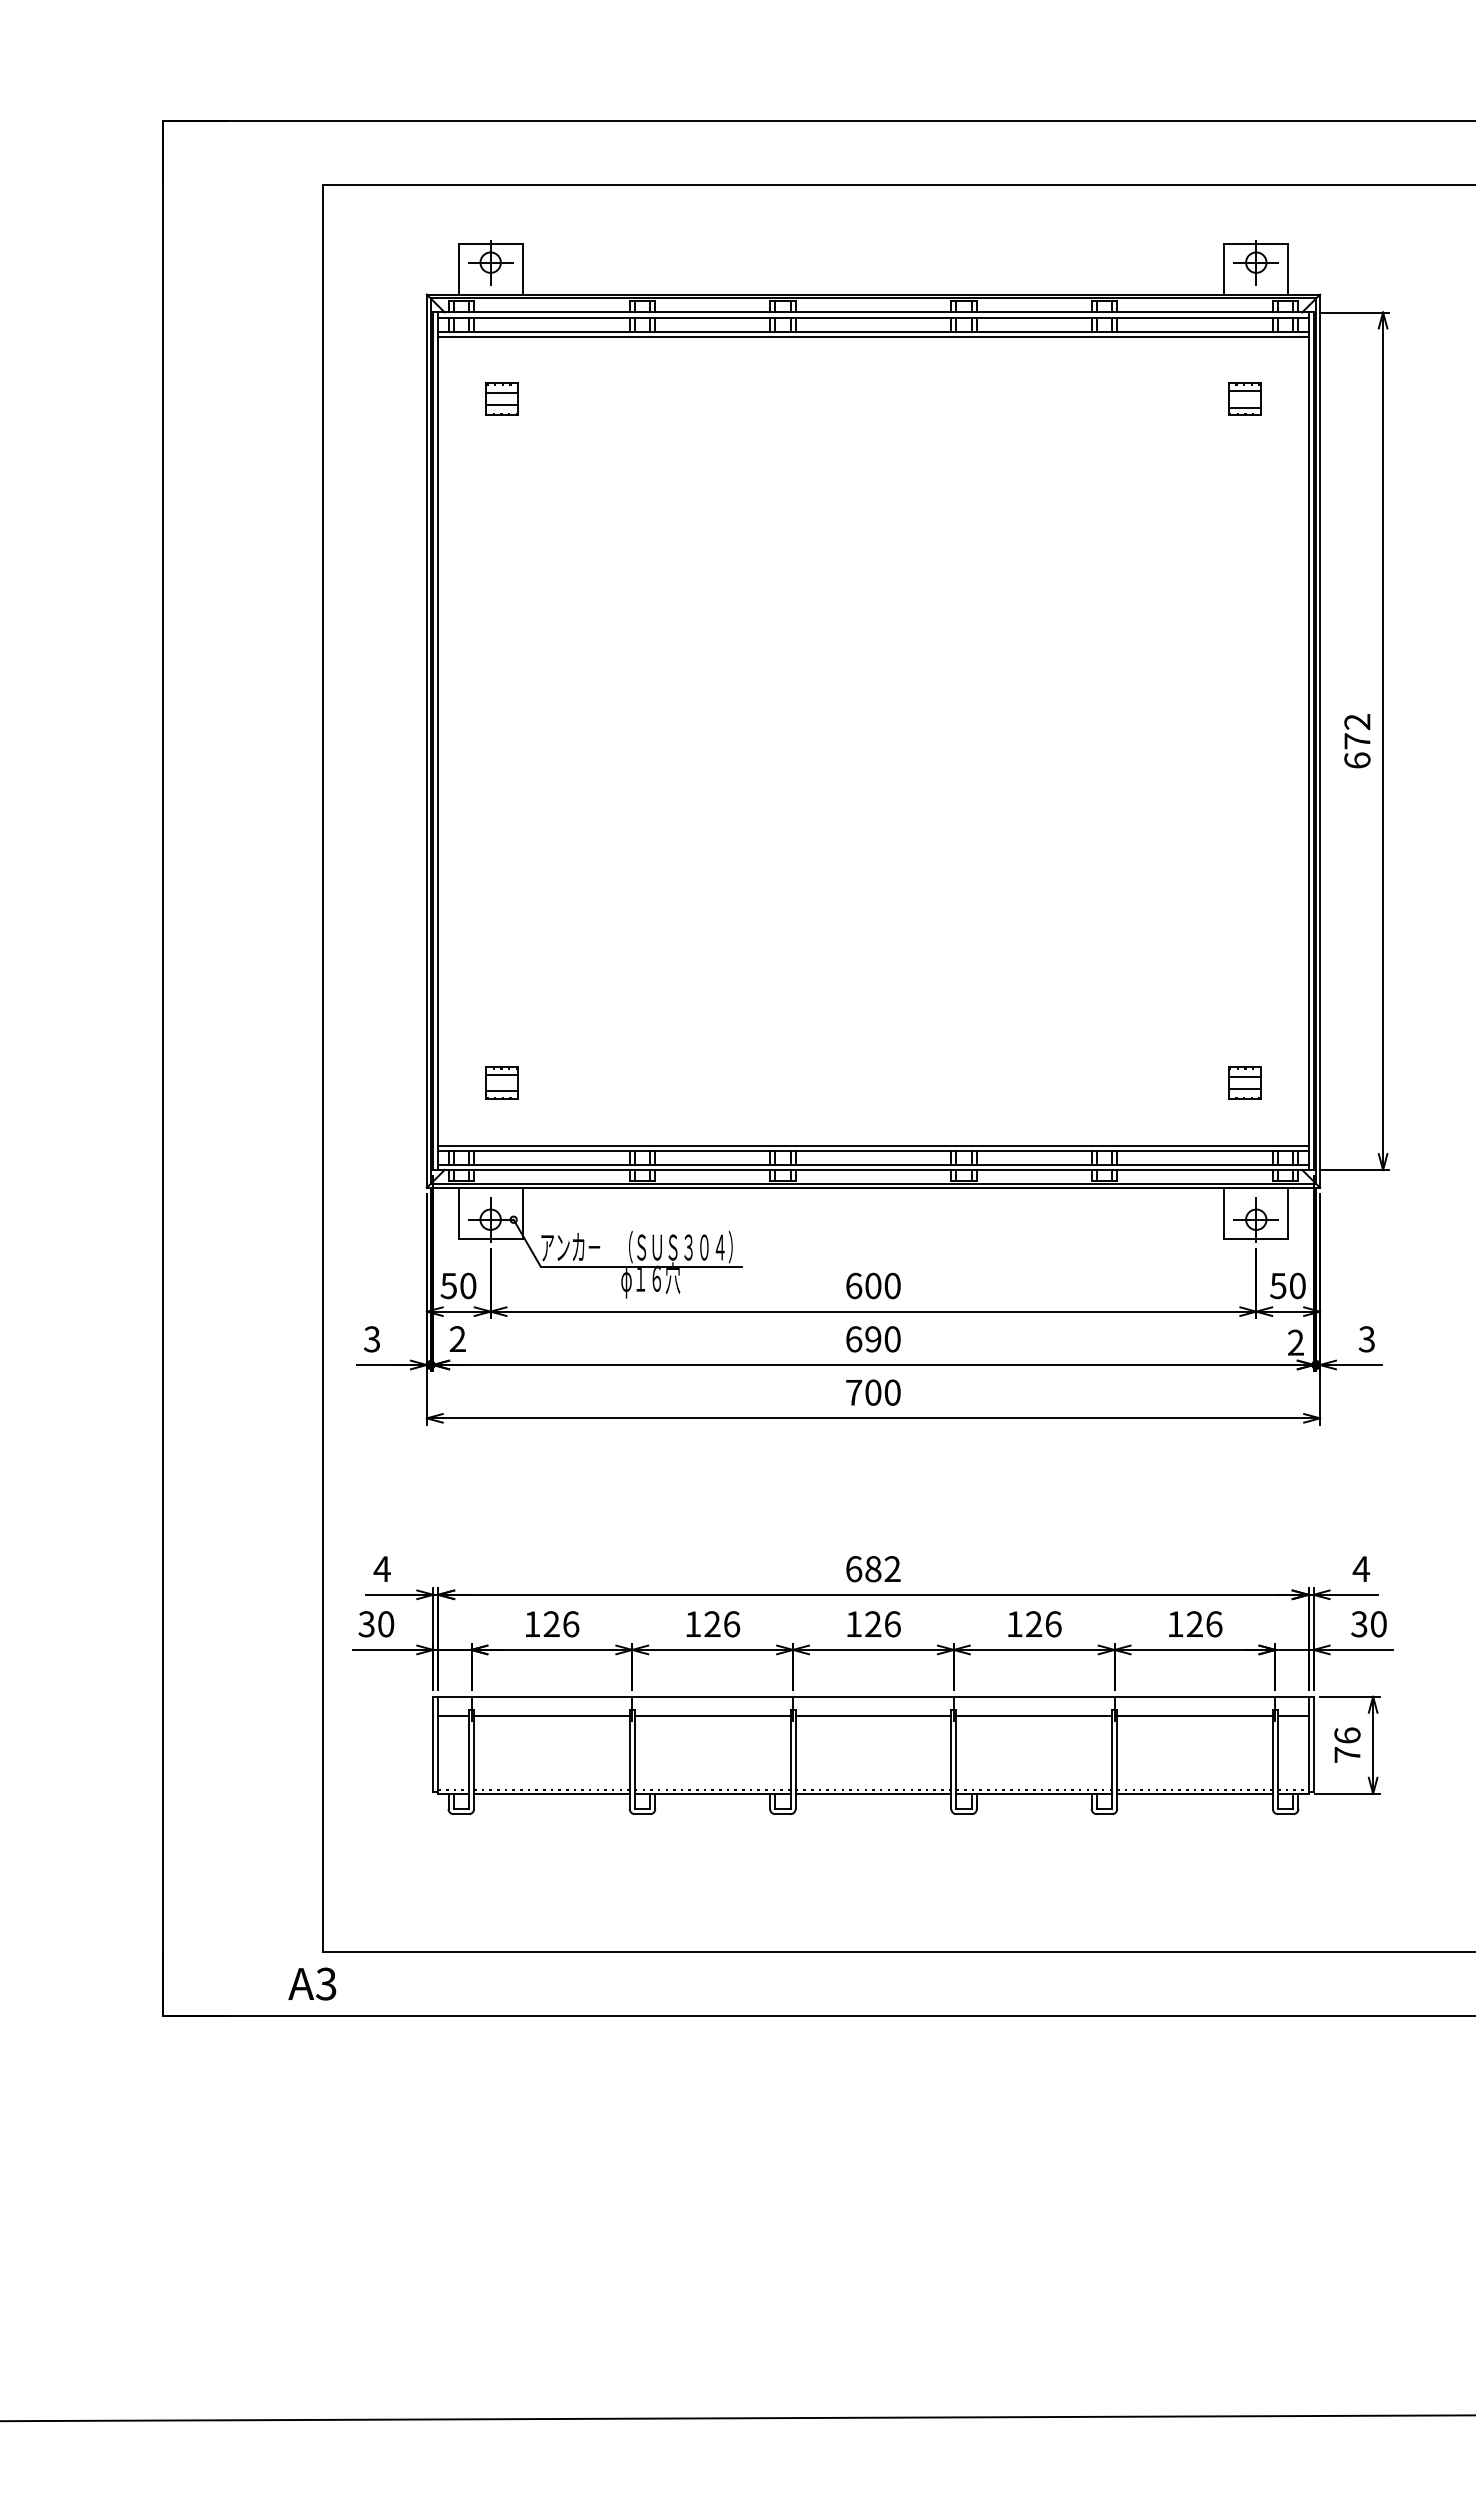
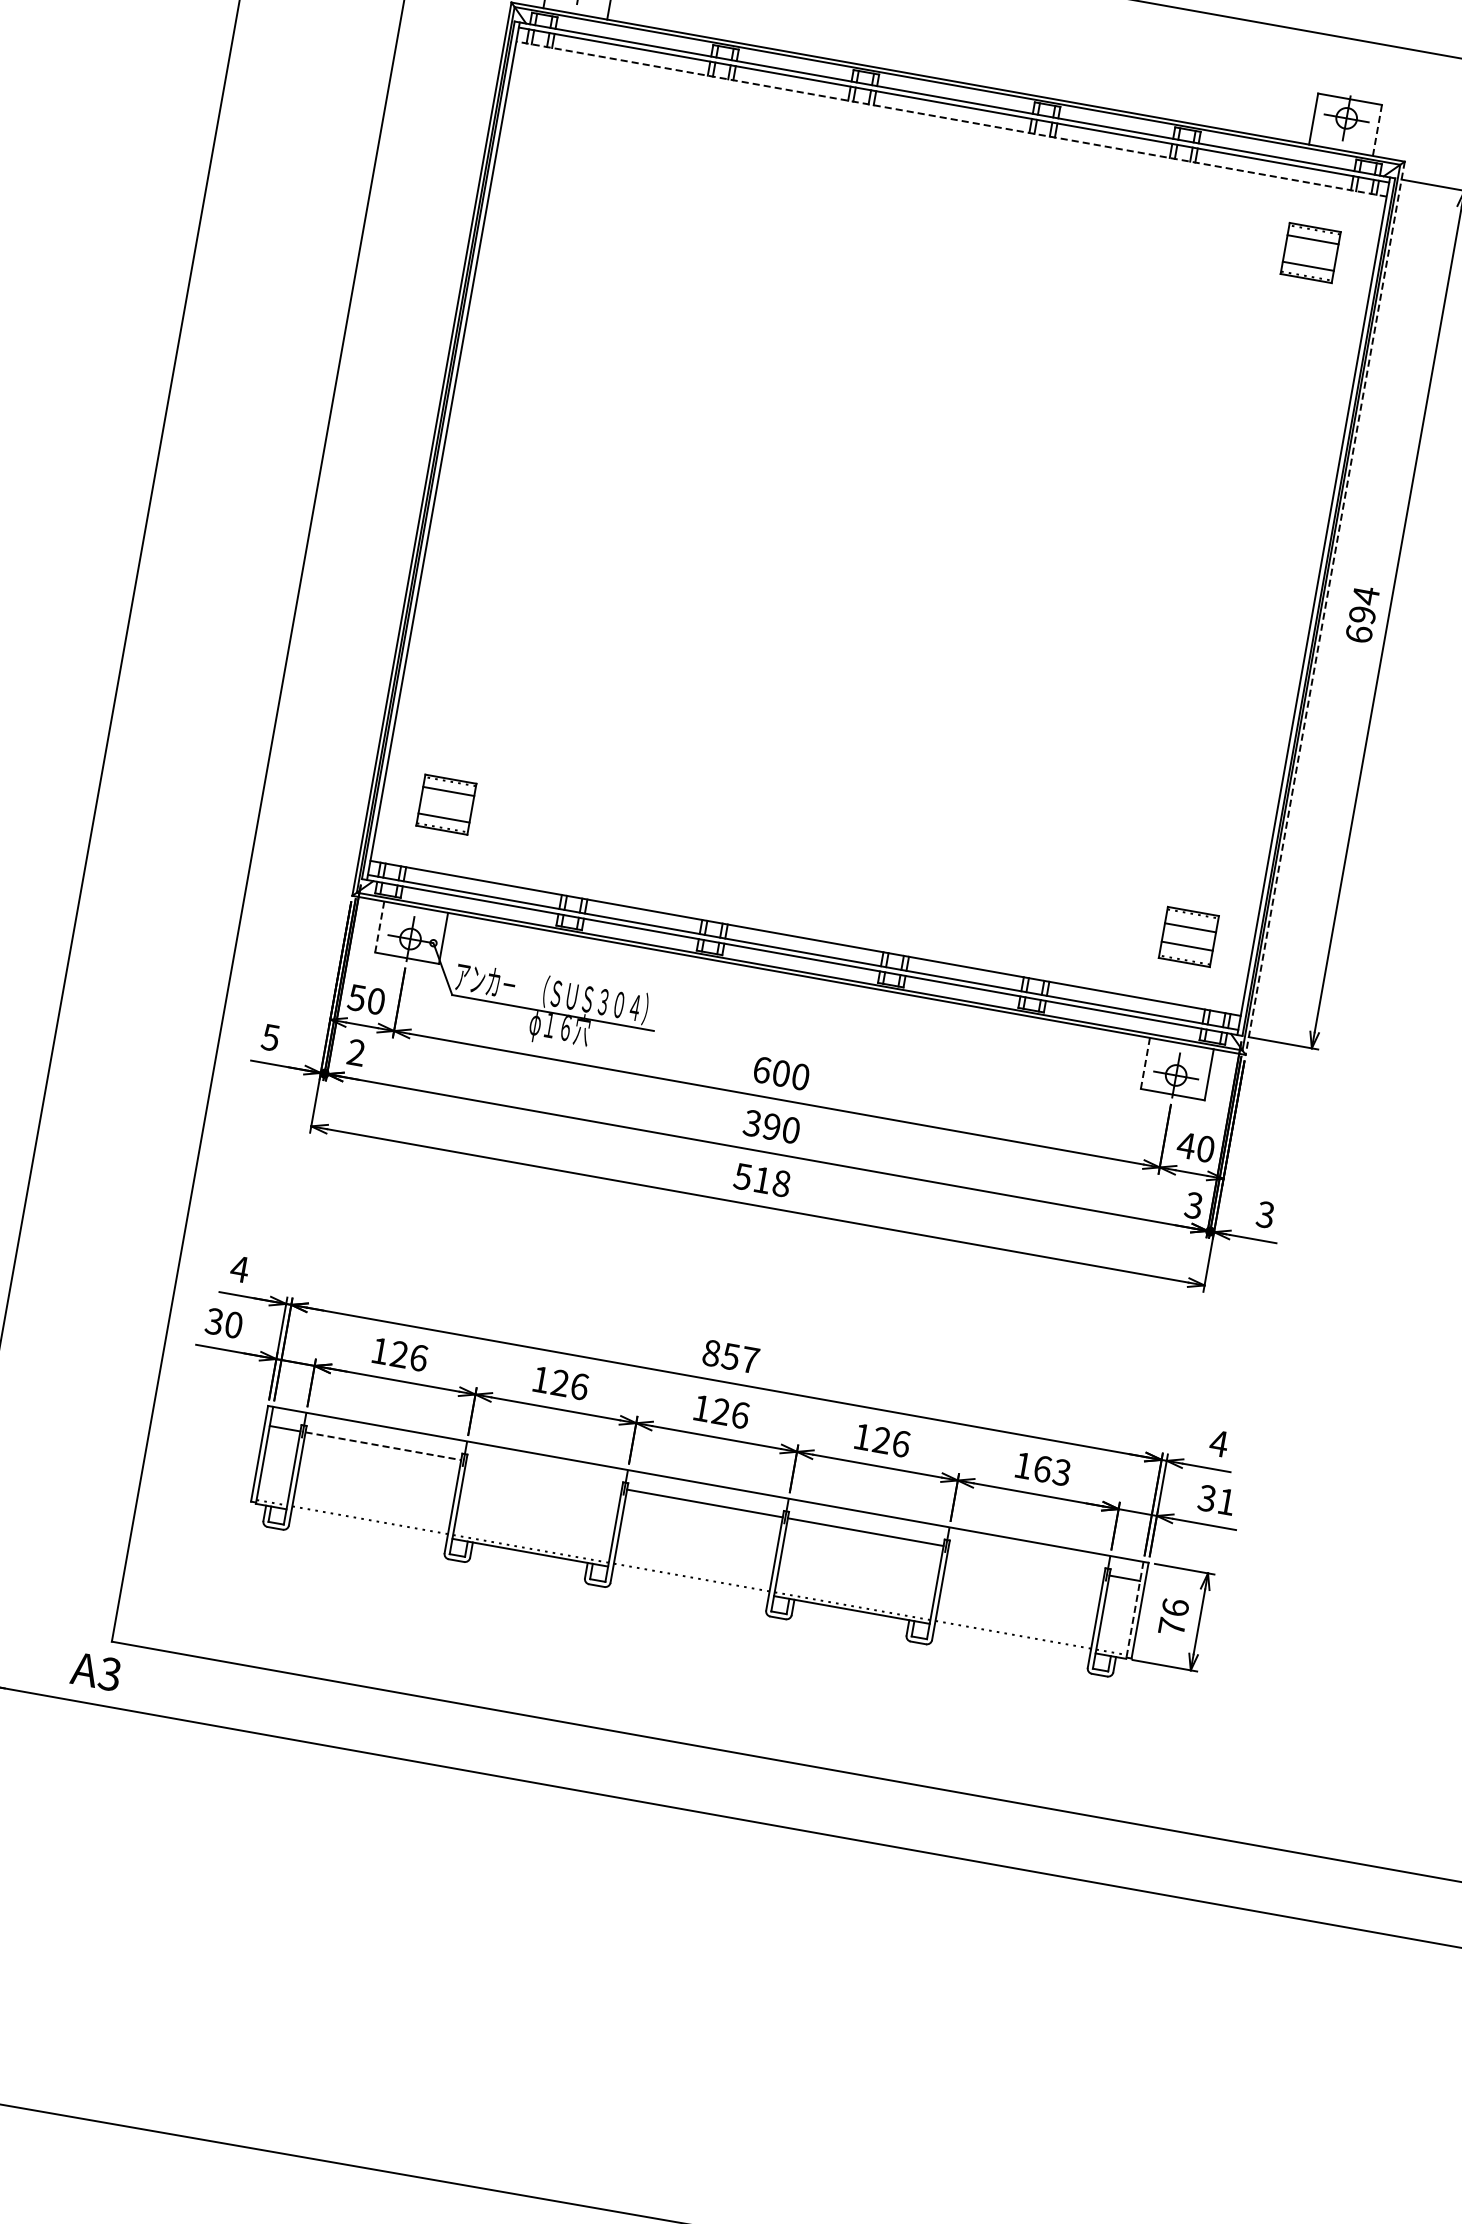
line: (1288, 269) -> (1377, 130), solid -> dashed
line: (872, 331) -> (950, 118), solid -> dashed
line: (873, 336) -> (950, 124), removed
part: (501, 398) -> (567, 119), removed
part: (1244, 398) -> (1310, 252), size x1.6
text: (1357, 731) -> (1364, 605), 672 -> 694
line: (1320, 741) -> (1325, 608), solid -> dashed
part: (501, 1082) -> (445, 803), size x1.6
part: (1244, 1082) -> (1188, 936), size x1.6
line: (873, 1145) -> (806, 933), removed
line: (458, 1213) -> (379, 927), solid -> dashed
line: (1224, 1213) -> (1145, 1063), solid -> dashed
text: (1278, 1286) -> (1186, 1146), 50 -> 40
text: (372, 1338) -> (271, 1036), 3 -> 5
text: (853, 1339) -> (752, 1123), 690 -> 390
text: (1295, 1342) -> (1193, 1205), 2 -> 3
text: (872, 1392) -> (761, 1179), 700 -> 518
text: (873, 1569) -> (731, 1357), 682 -> 857
text: (1204, 1624) -> (1052, 1471), 126 -> 163
text: (1378, 1624) -> (1226, 1502), 30 -> 31
line: (551, 1715) -> (383, 1445), solid -> dashed
line: (712, 1715) -> (544, 1474), removed
line: (1194, 1715) -> (1026, 1560), removed
line: (1308, 1745) -> (1134, 1610), solid -> dashed
line: (551, 1793) -> (369, 1523), removed
line: (873, 1793) -> (691, 1581), removed
line: (1194, 1793) -> (1012, 1638), removed

